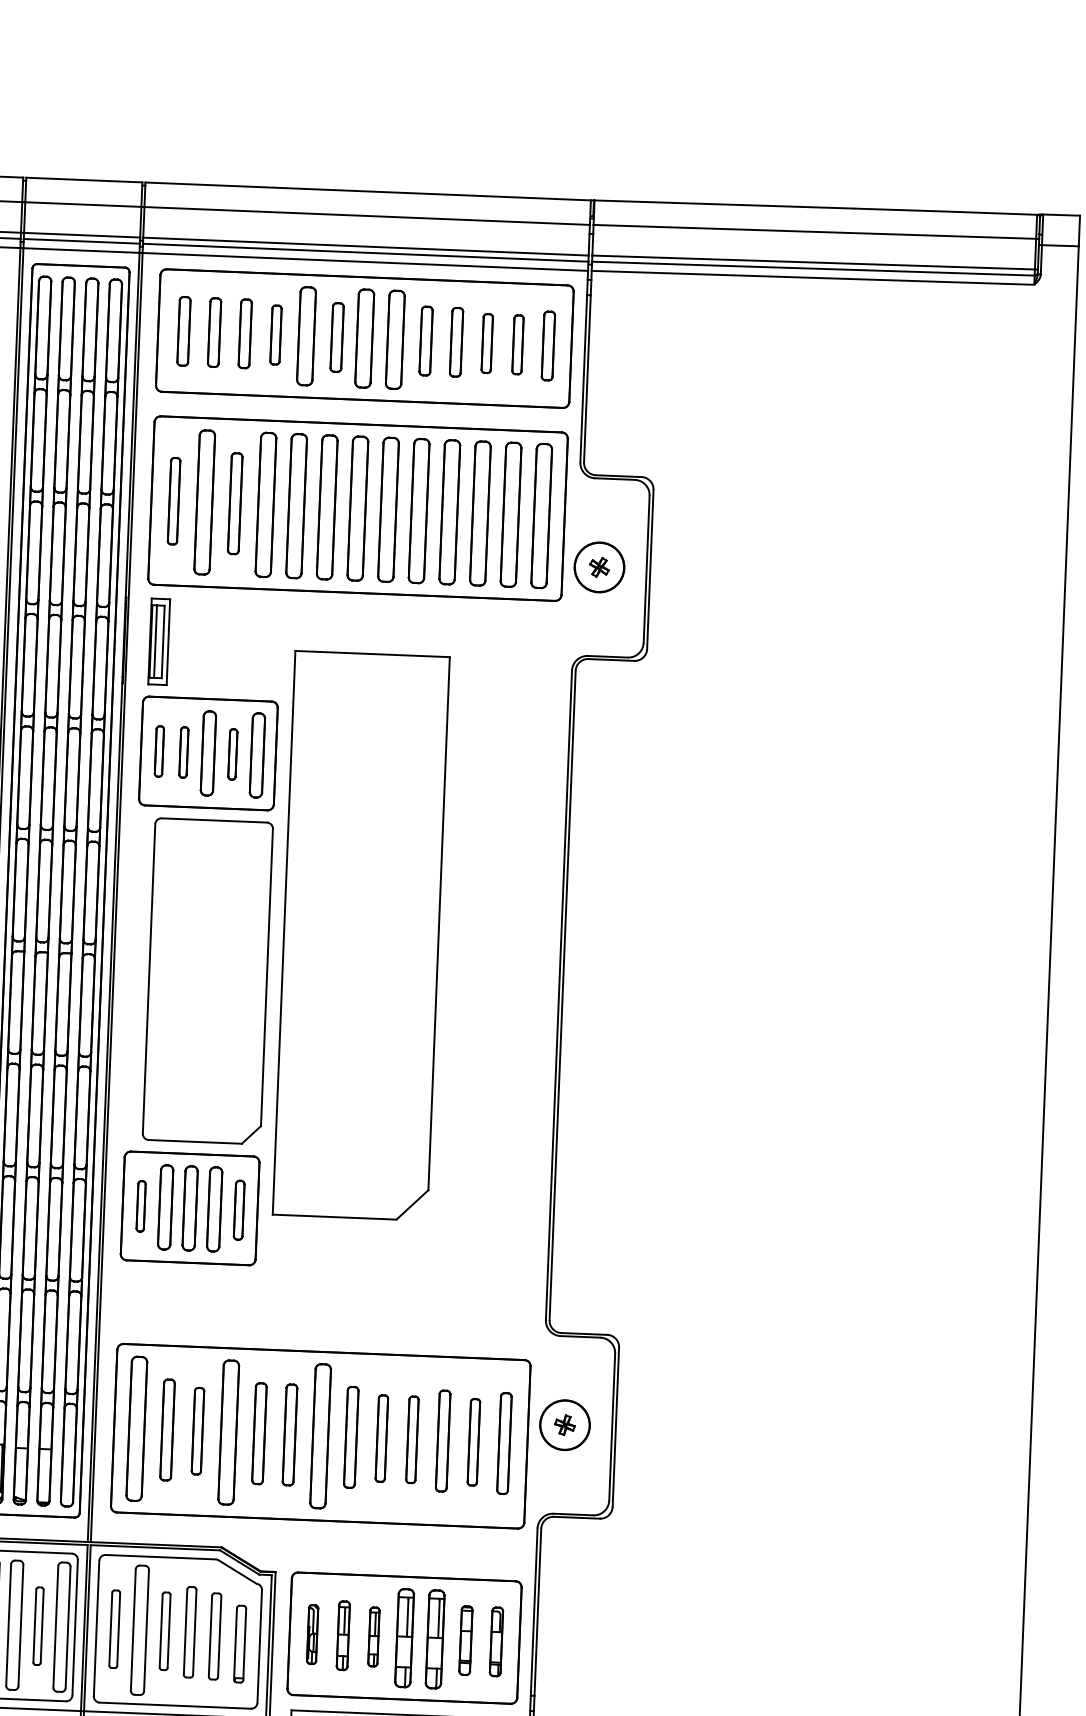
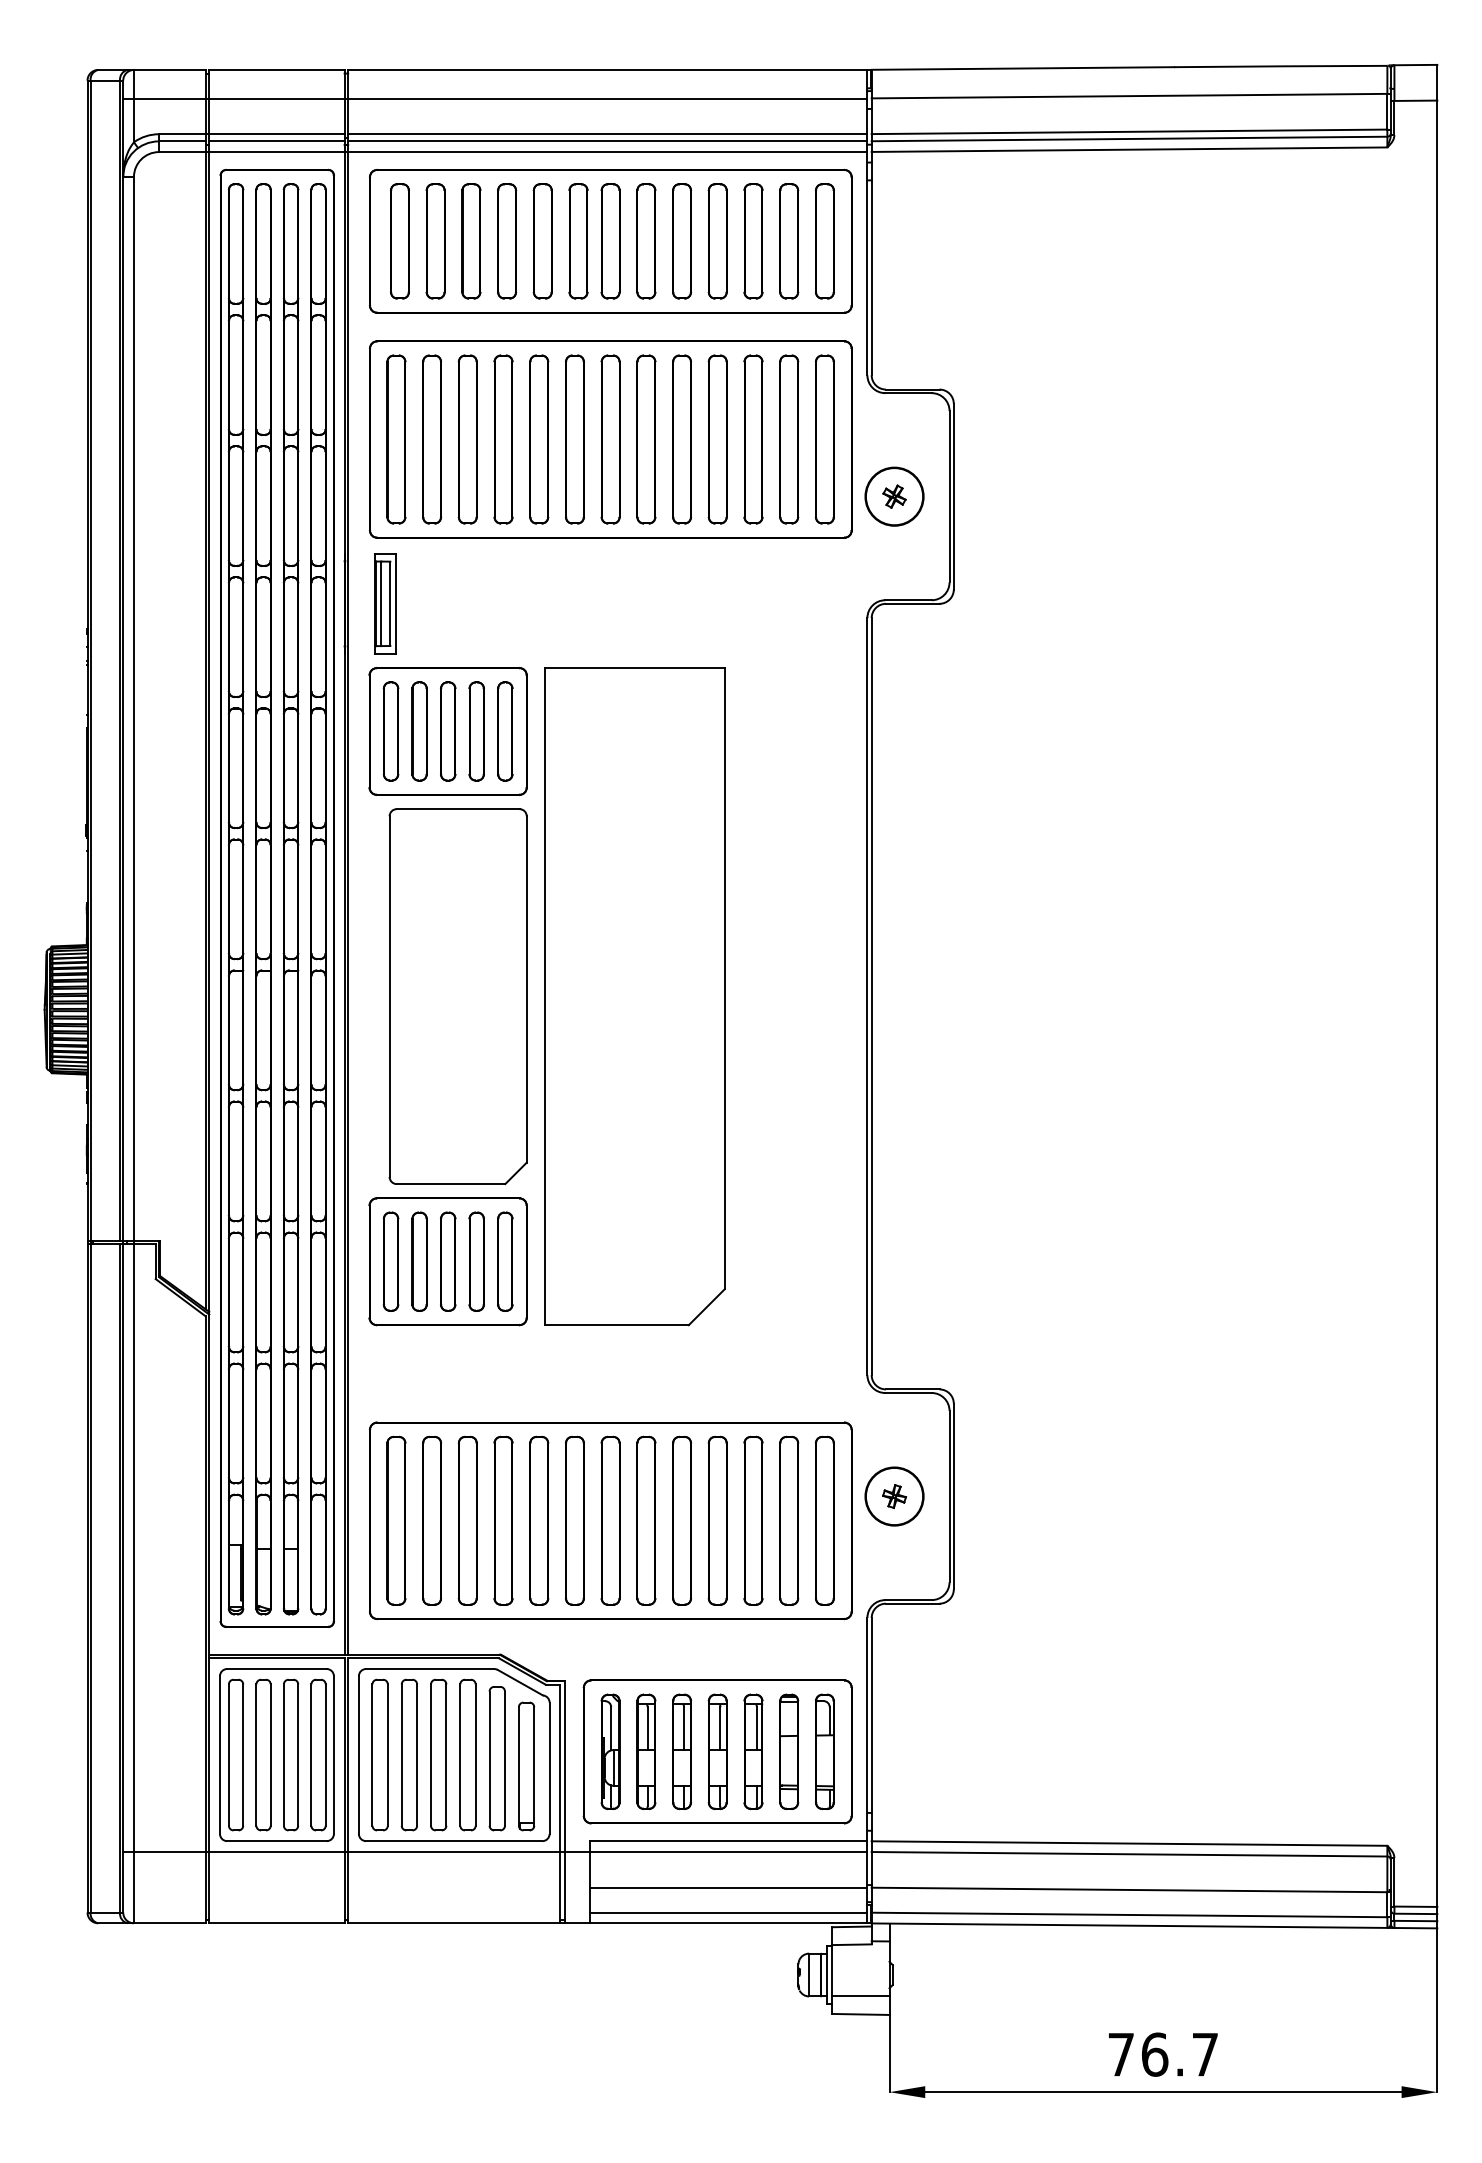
part: (183, 331) -> (399, 241), size x1.43
part: (214, 332) -> (435, 241), size x1.43
part: (245, 333) -> (471, 241), size x1.43
part: (276, 335) -> (507, 241), size x1.67
part: (337, 337) -> (578, 241), size x1.43
part: (426, 341) -> (682, 241), size x1.43
part: (456, 342) -> (717, 241), size x1.43
part: (487, 343) -> (753, 241), size x1.67
part: (518, 344) -> (789, 241), size x1.67
part: (548, 346) -> (824, 241), size x1.43
part: (174, 501) -> (396, 439), size x1.67
part: (235, 503) -> (467, 439), size x1.43
part: (158, 751) -> (390, 731), size x1.67
part: (183, 752) -> (419, 731), size x1.67
part: (232, 754) -> (476, 731), size x1.67
part: (361, 935) -> (634, 996), moved
part: (140, 1206) -> (390, 1261), size x1.67
part: (239, 1210) -> (505, 1261), size x1.43
part: (167, 1429) -> (432, 1520), size x1.43
part: (197, 1431) -> (467, 1520), size x1.67
part: (259, 1433) -> (539, 1520), size x1.43
part: (289, 1434) -> (574, 1520), size x1.43
part: (351, 1437) -> (646, 1520), size x1.43
part: (381, 1438) -> (681, 1520), size x1.67
part: (412, 1439) -> (717, 1520), size x1.67
part: (443, 1440) -> (753, 1520), size x1.43
part: (474, 1442) -> (789, 1520), size x1.67
part: (504, 1443) -> (824, 1520), size x1.43
part: (38, 1625) -> (291, 1754), size x1.67
part: (114, 1628) -> (379, 1754), size x1.67
part: (164, 1630) -> (438, 1754), size x1.67
part: (189, 1631) -> (467, 1754), size x1.43
part: (312, 1634) -> (610, 1751), size x1.67
part: (343, 1635) -> (646, 1751), size x1.43
part: (214, 1636) -> (496, 1758), size x1.43
part: (373, 1636) -> (681, 1751), size x1.67
part: (466, 1640) -> (789, 1751), size x1.43
part: (496, 1641) -> (824, 1751), size x1.43
part: (239, 1644) -> (526, 1766), size x1.43

